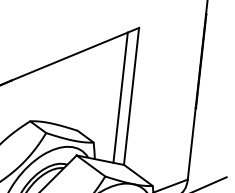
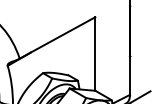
line: (120, 98) -> (89, 55), removed

